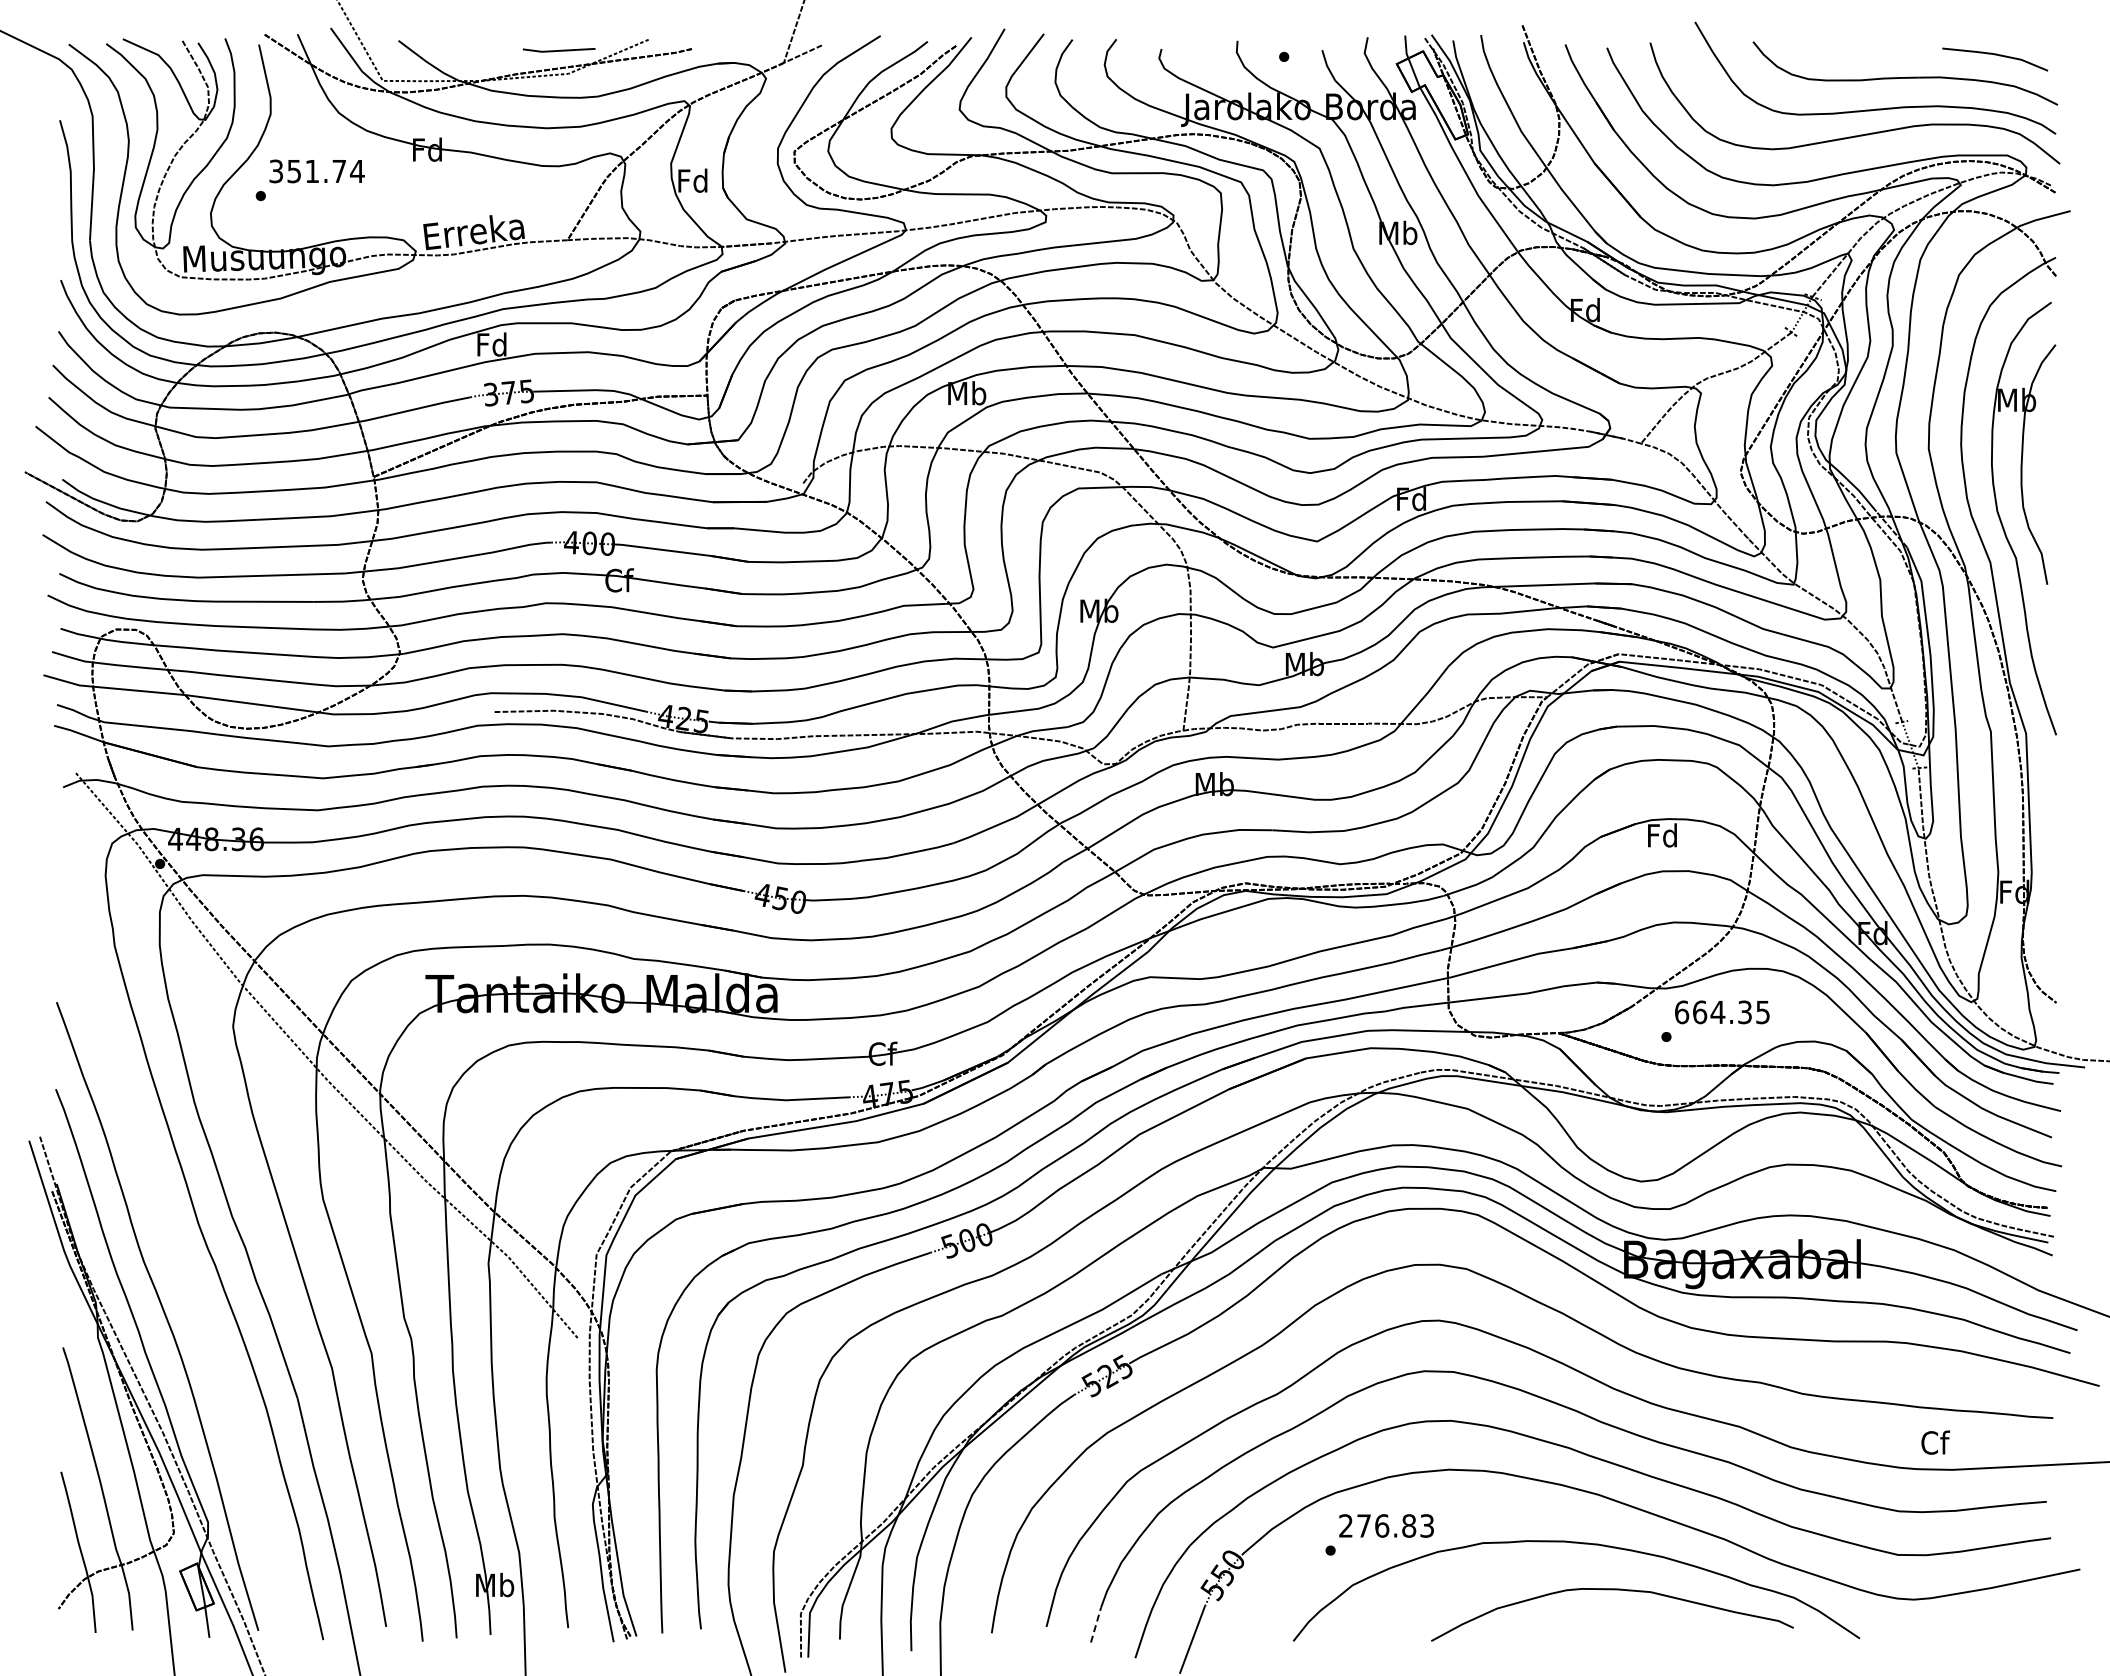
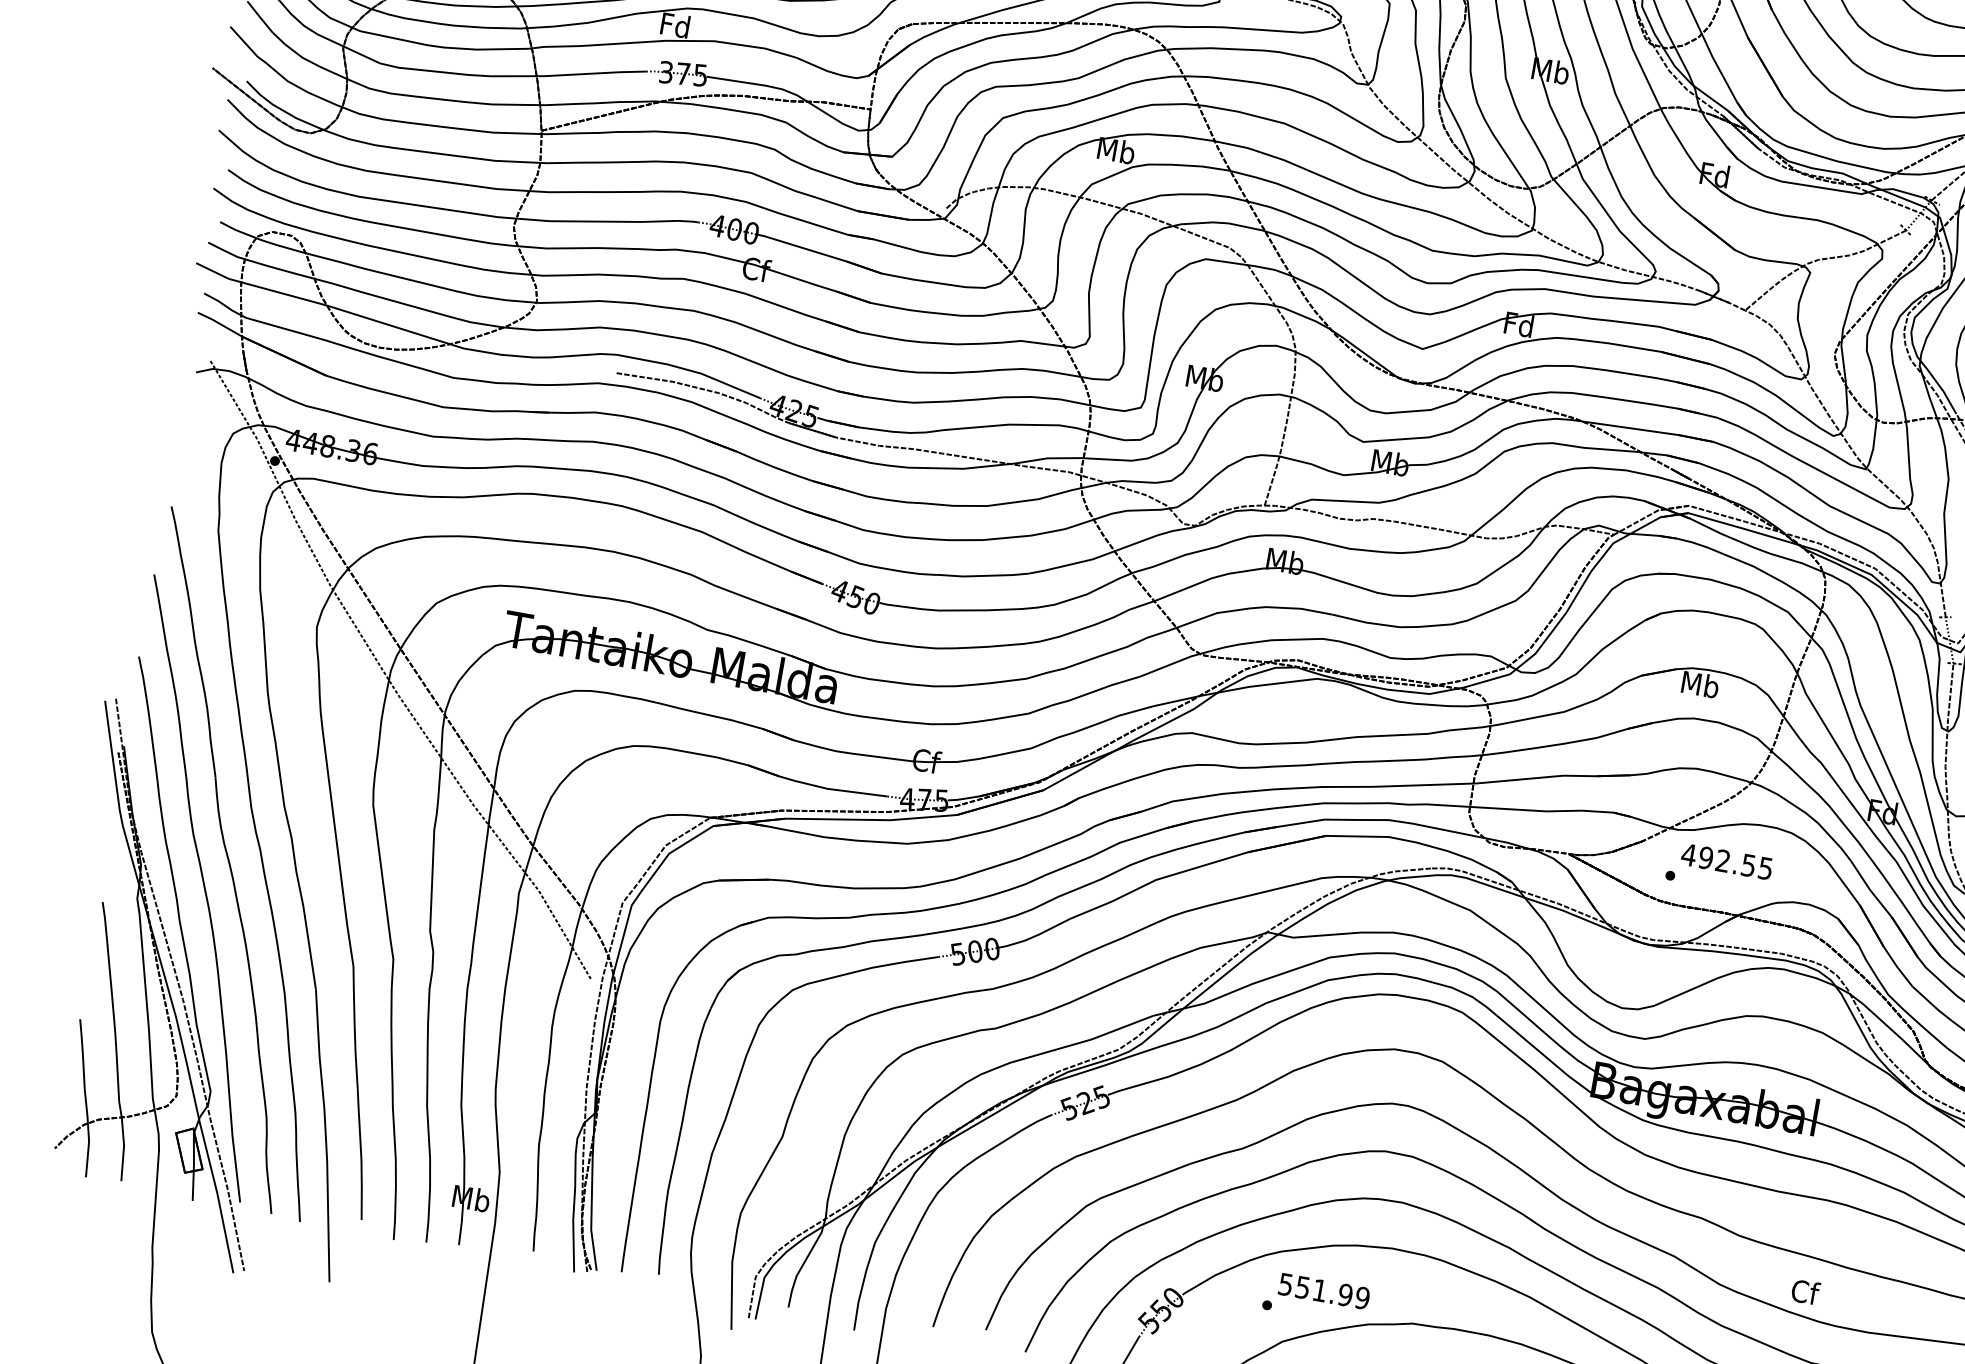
text: (1662, 835) -> (1700, 684), Fd -> Mb
text: (1712, 1012) -> (1717, 860), 664.35 -> 492.55
part: (183, 1281) -> (227, 859), added
text: (1935, 1442) -> (1805, 1291), moved
text: (1386, 1525) -> (1324, 1290), 276.83 -> 551.99
line: (1096, 1624) -> (1033, 1336), dashed -> solid

